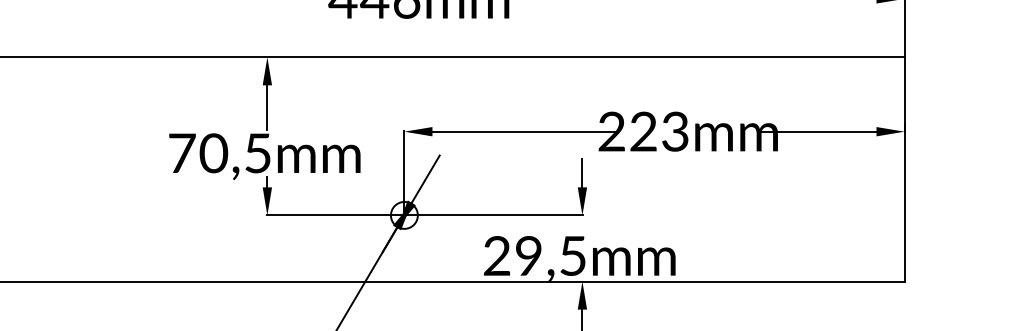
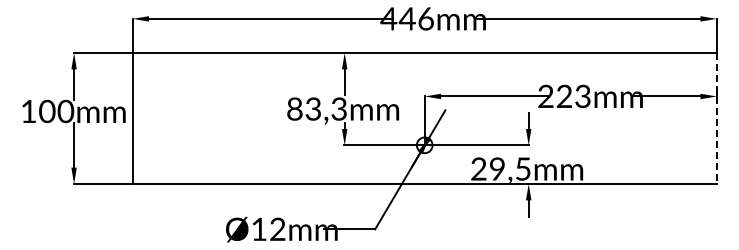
text: (219, 152) -> (316, 108), 70,5mm -> 83,3mm
line: (903, 171) -> (716, 119), solid -> dashed

